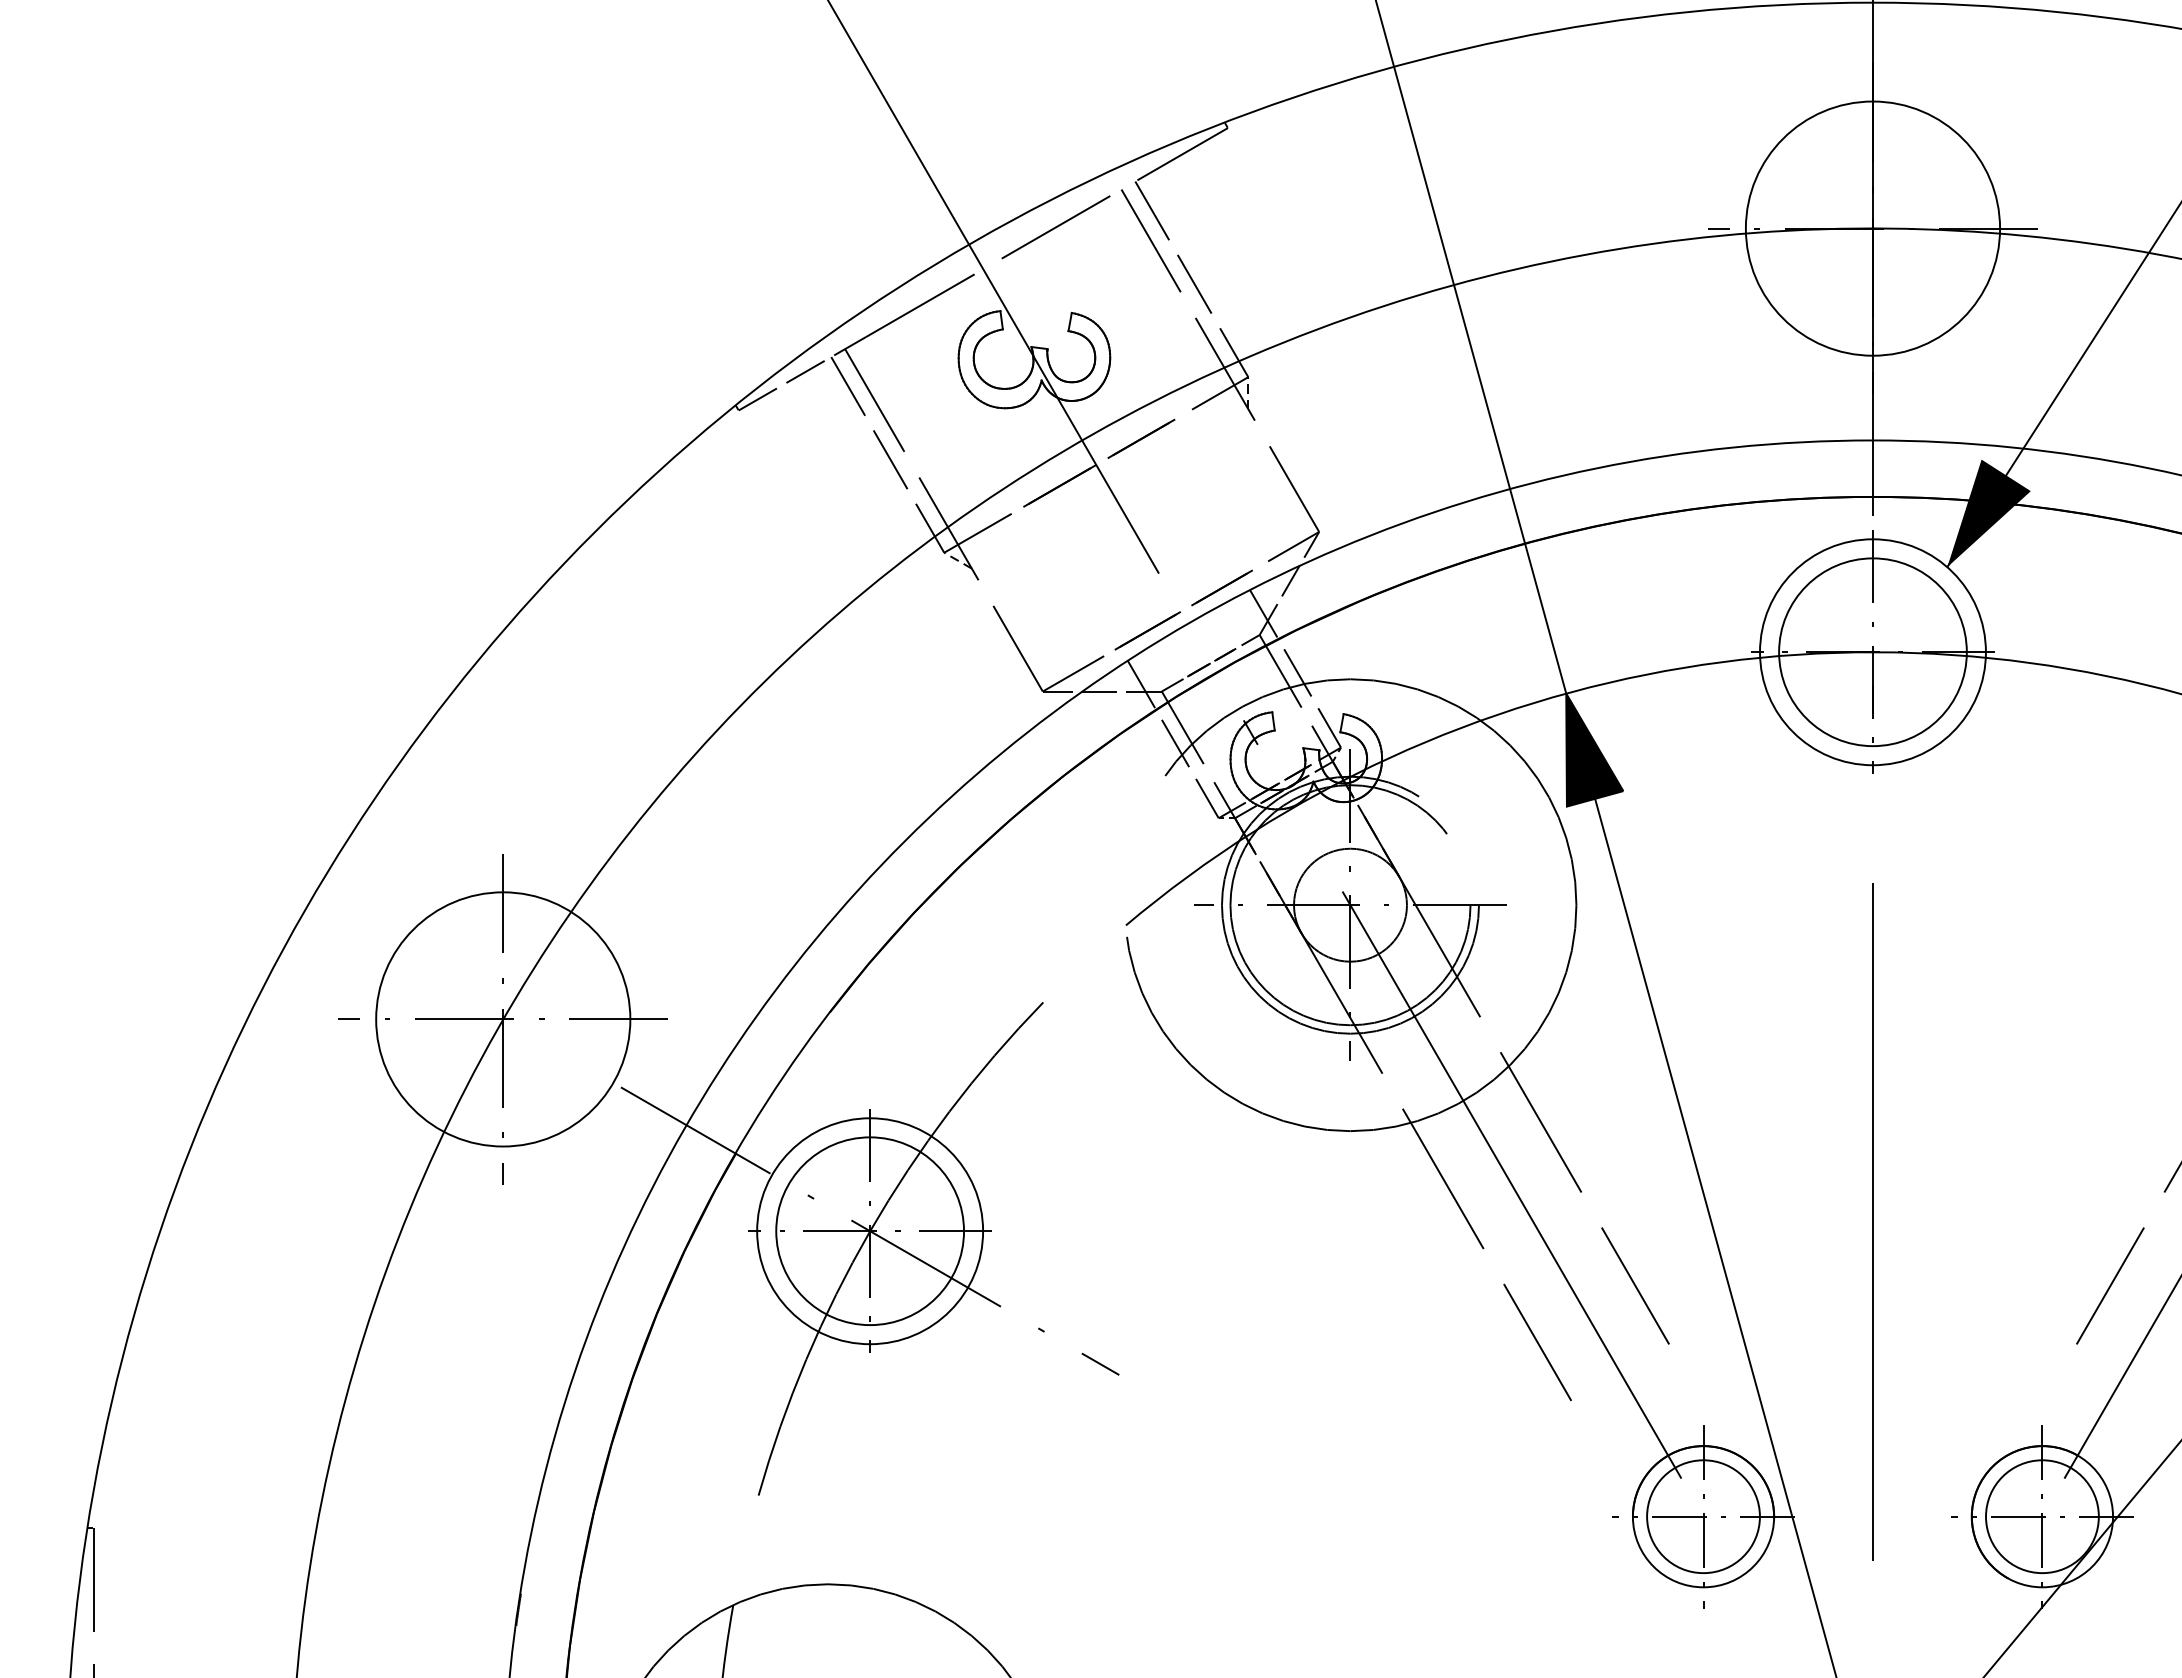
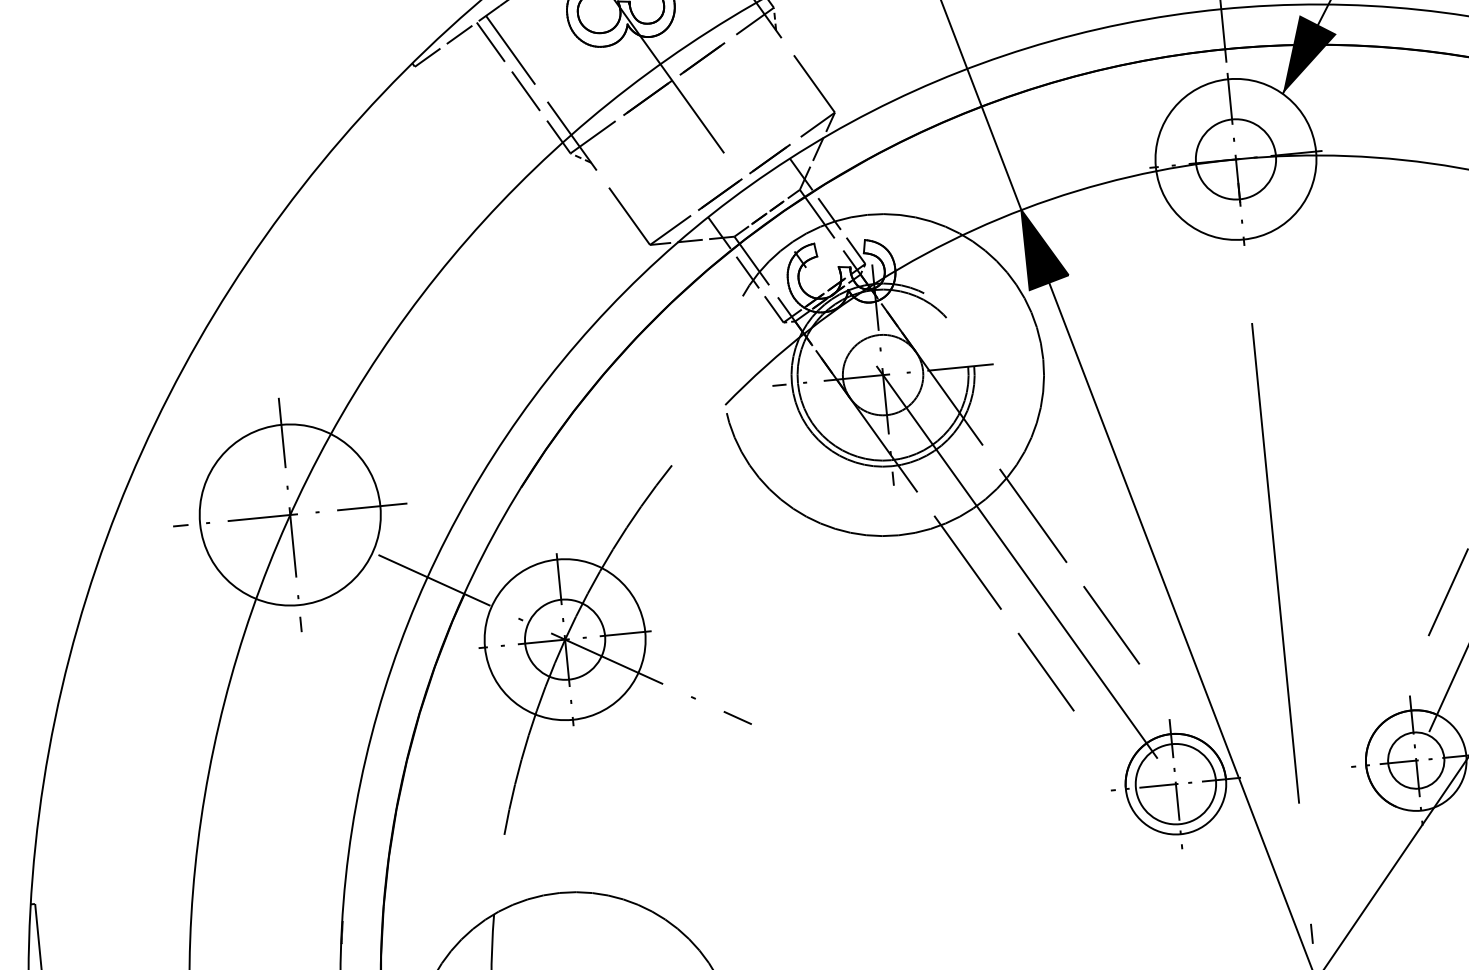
circle: (1872, 652) -> (1235, 159), size x0.6
circle: (870, 1231) -> (565, 639), size x0.6
circle: (2042, 1516) -> (1416, 760), size x0.7

